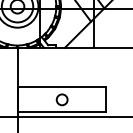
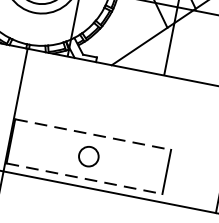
line: (62, 87) -> (93, 134), solid -> dashed
line: (62, 112) -> (85, 179), solid -> dashed

